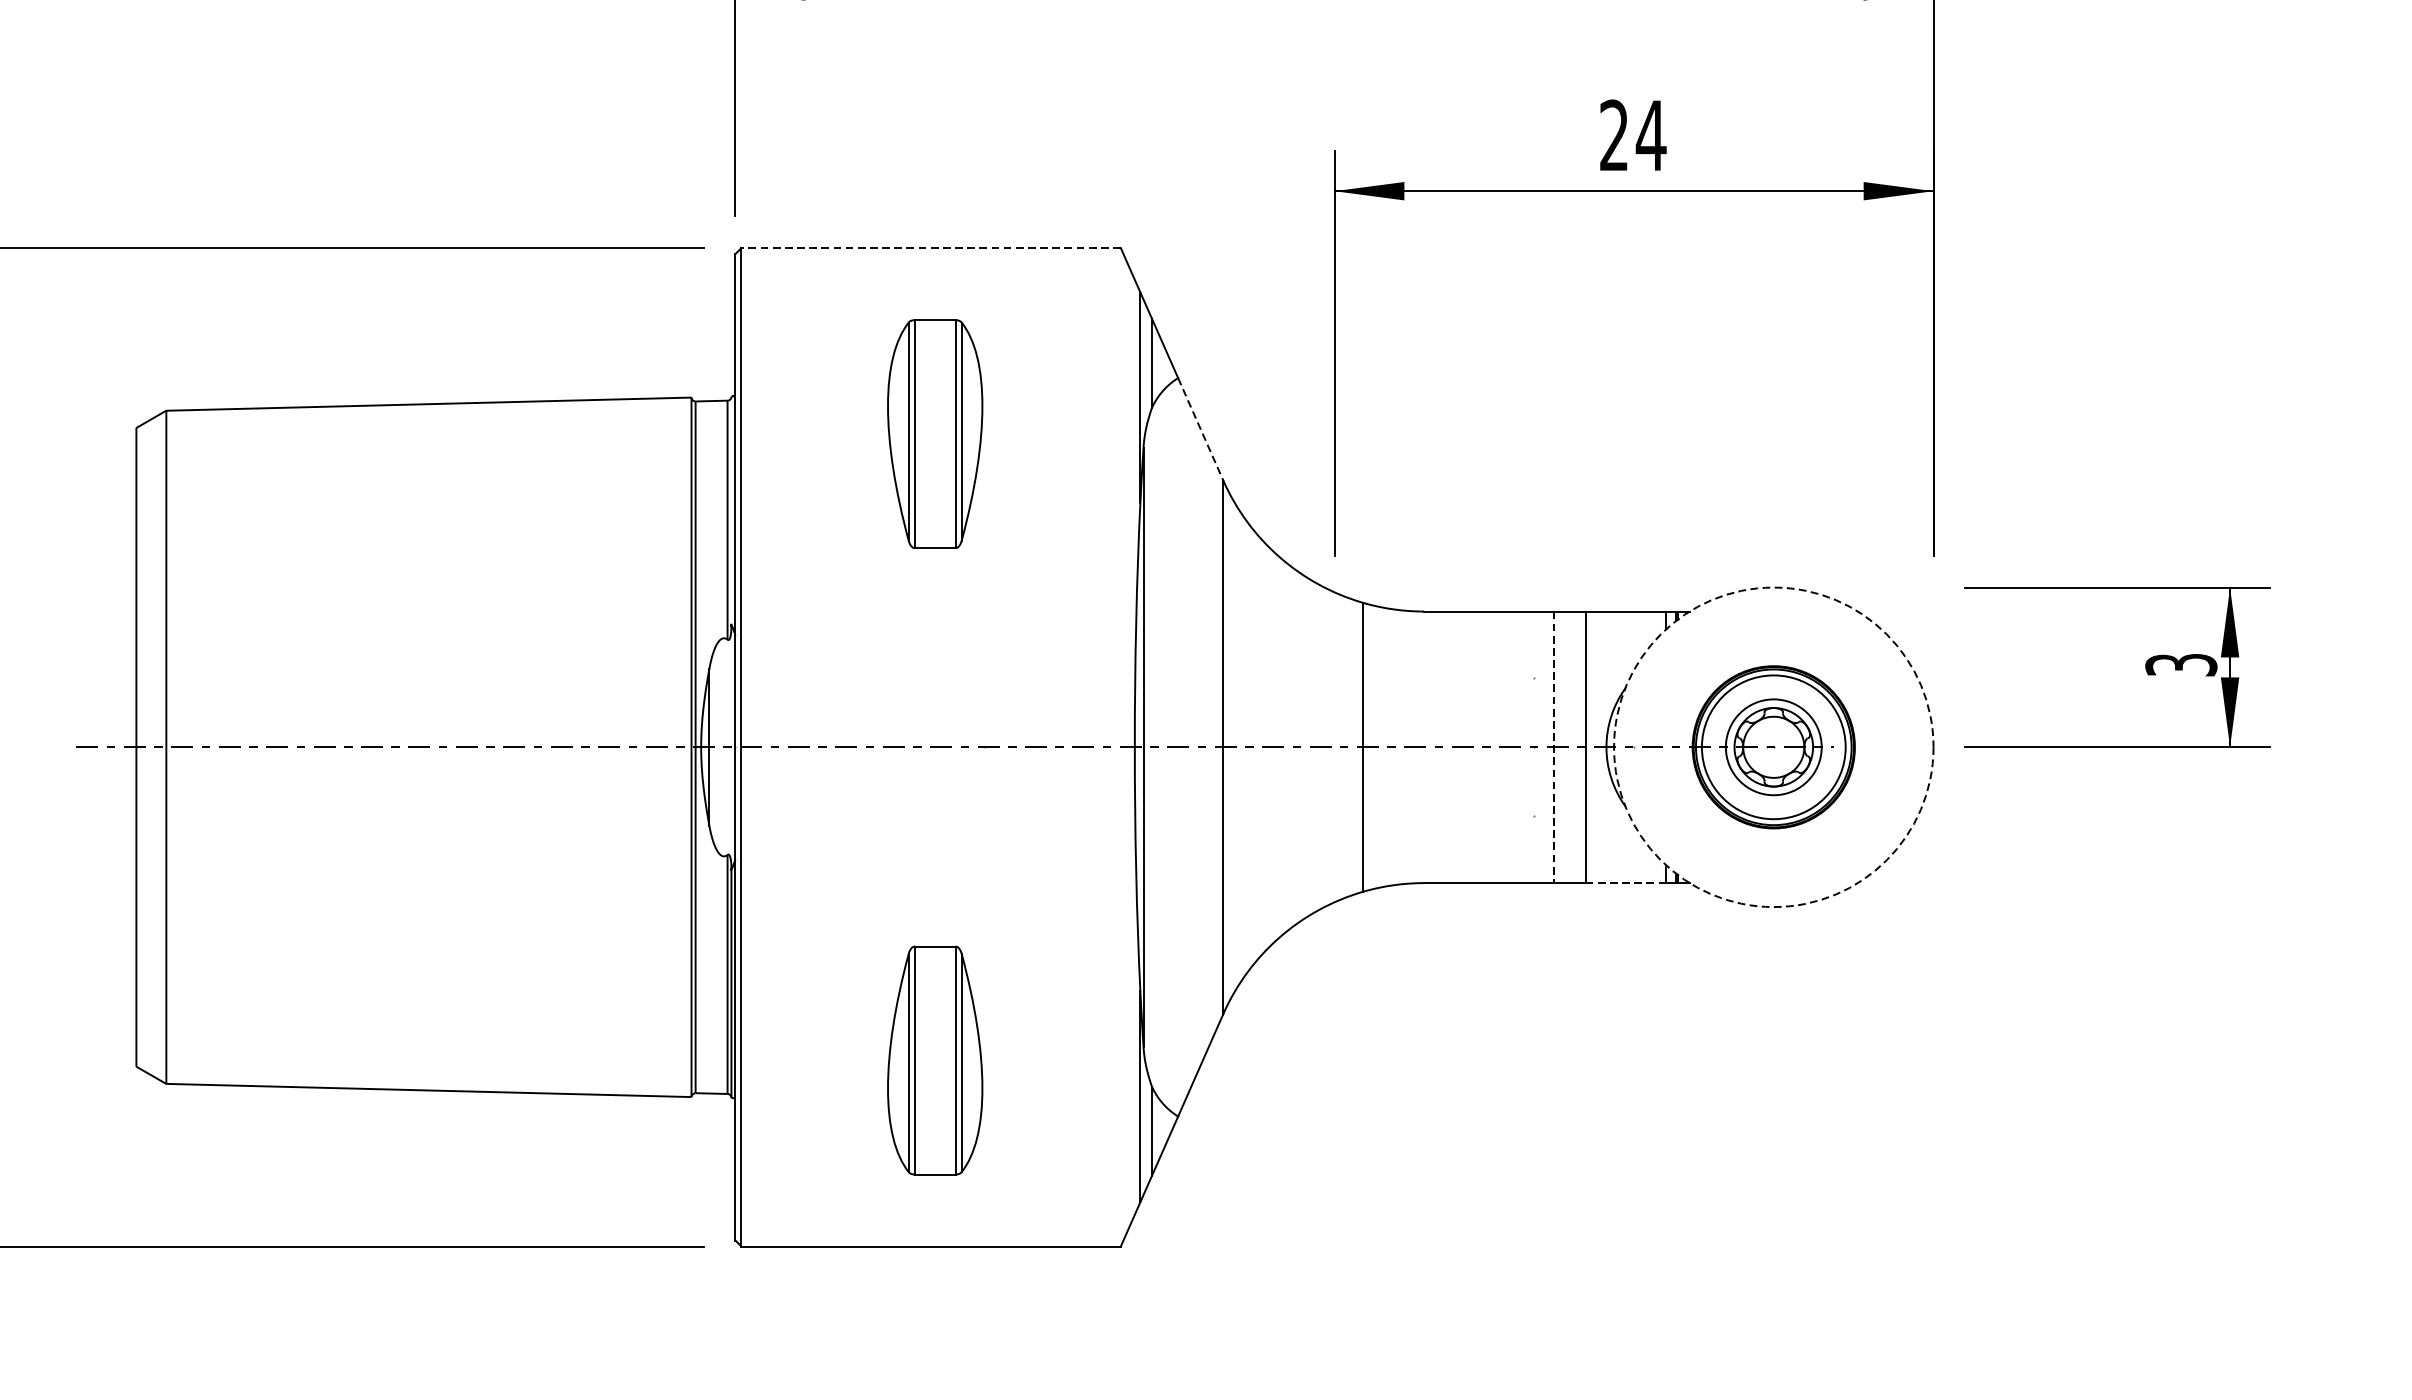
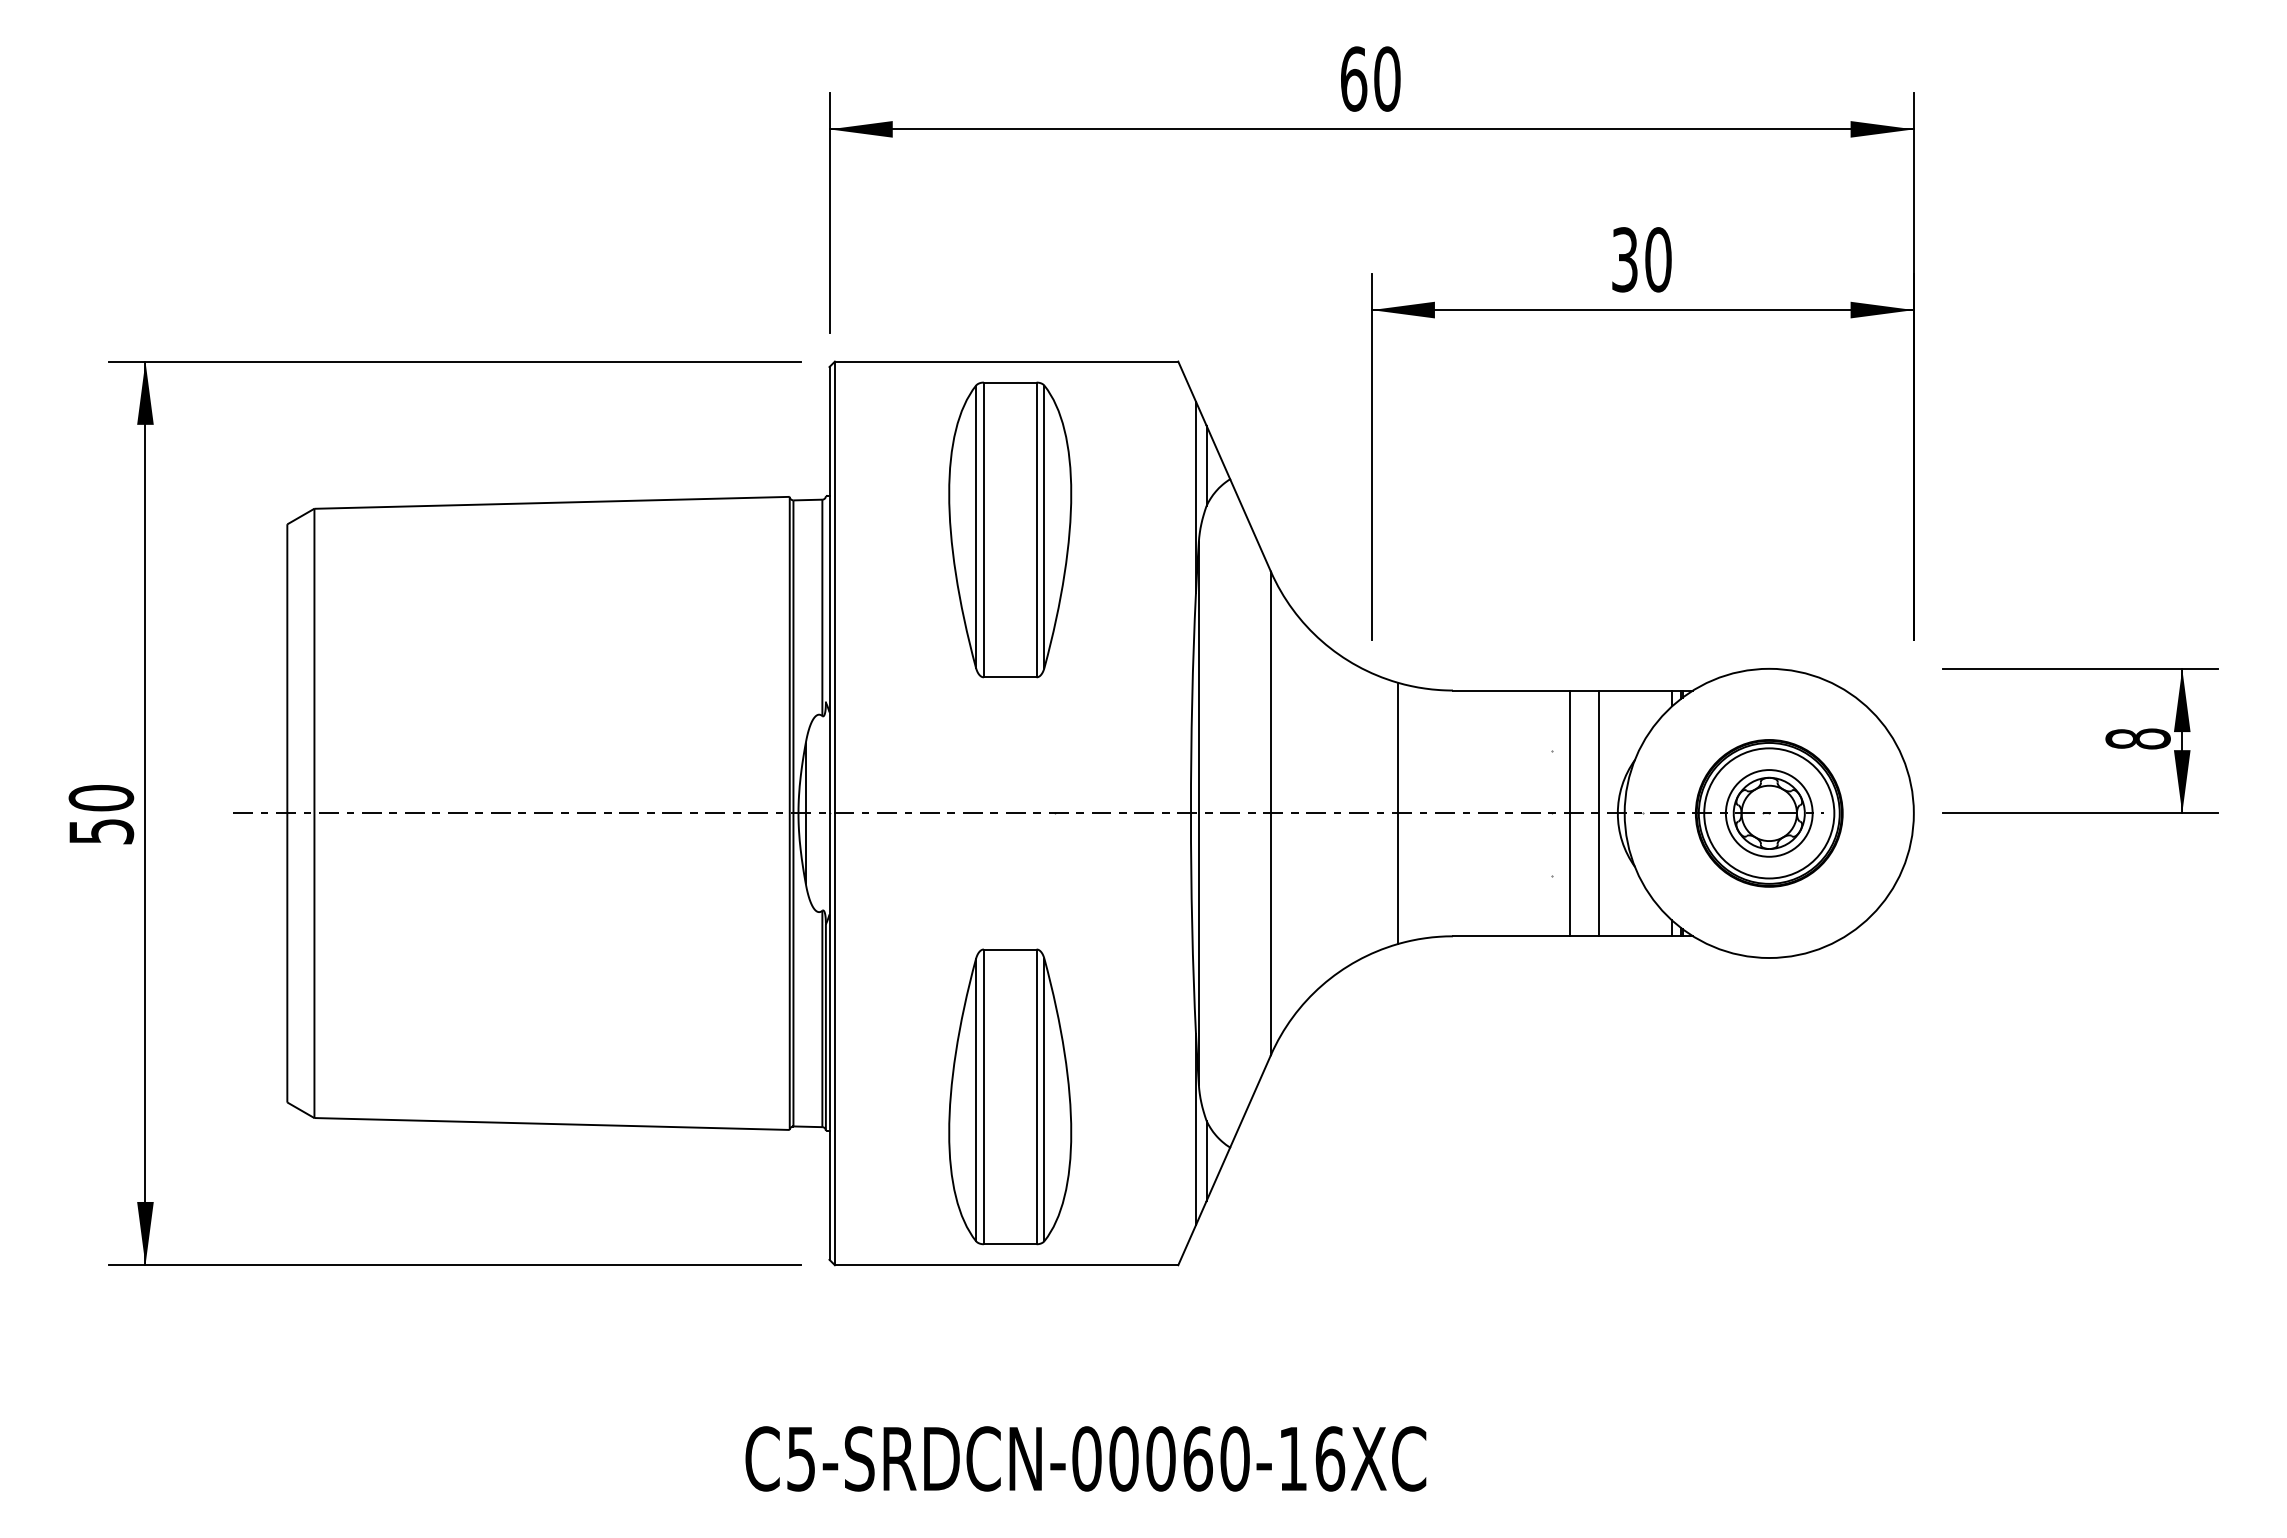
text: (1633, 135) -> (1642, 259), 24 -> 30
line: (931, 247) -> (1006, 361), dashed -> solid
line: (1200, 429) -> (1250, 525), dashed -> solid
part: (935, 433) -> (1010, 529), size x1.43
text: (2180, 664) -> (2137, 738), 3 -> 8
line: (1554, 747) -> (1570, 813), dashed -> solid
circle: (1772, 747) -> (1768, 813), dashed -> solid
line: (1625, 883) -> (1635, 936), dashed -> solid
part: (935, 1060) -> (1010, 1096), size x1.43

